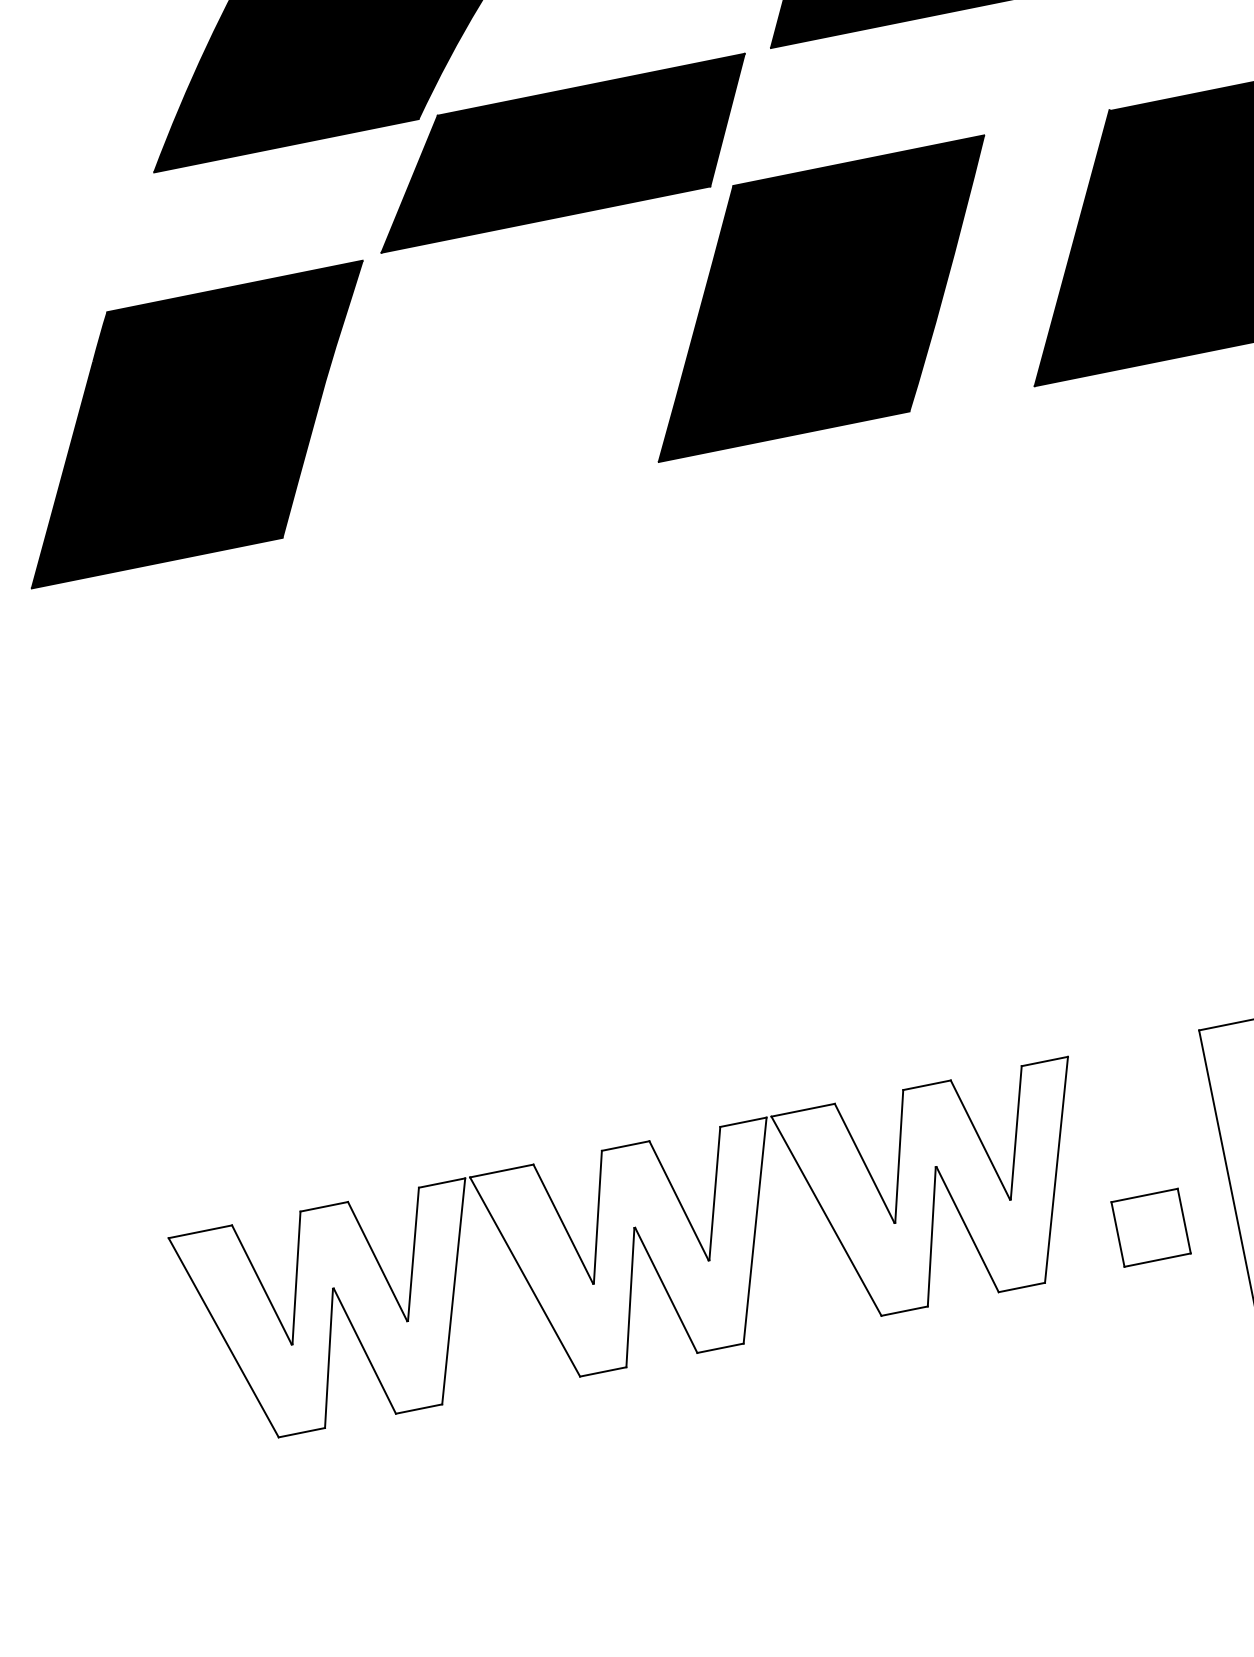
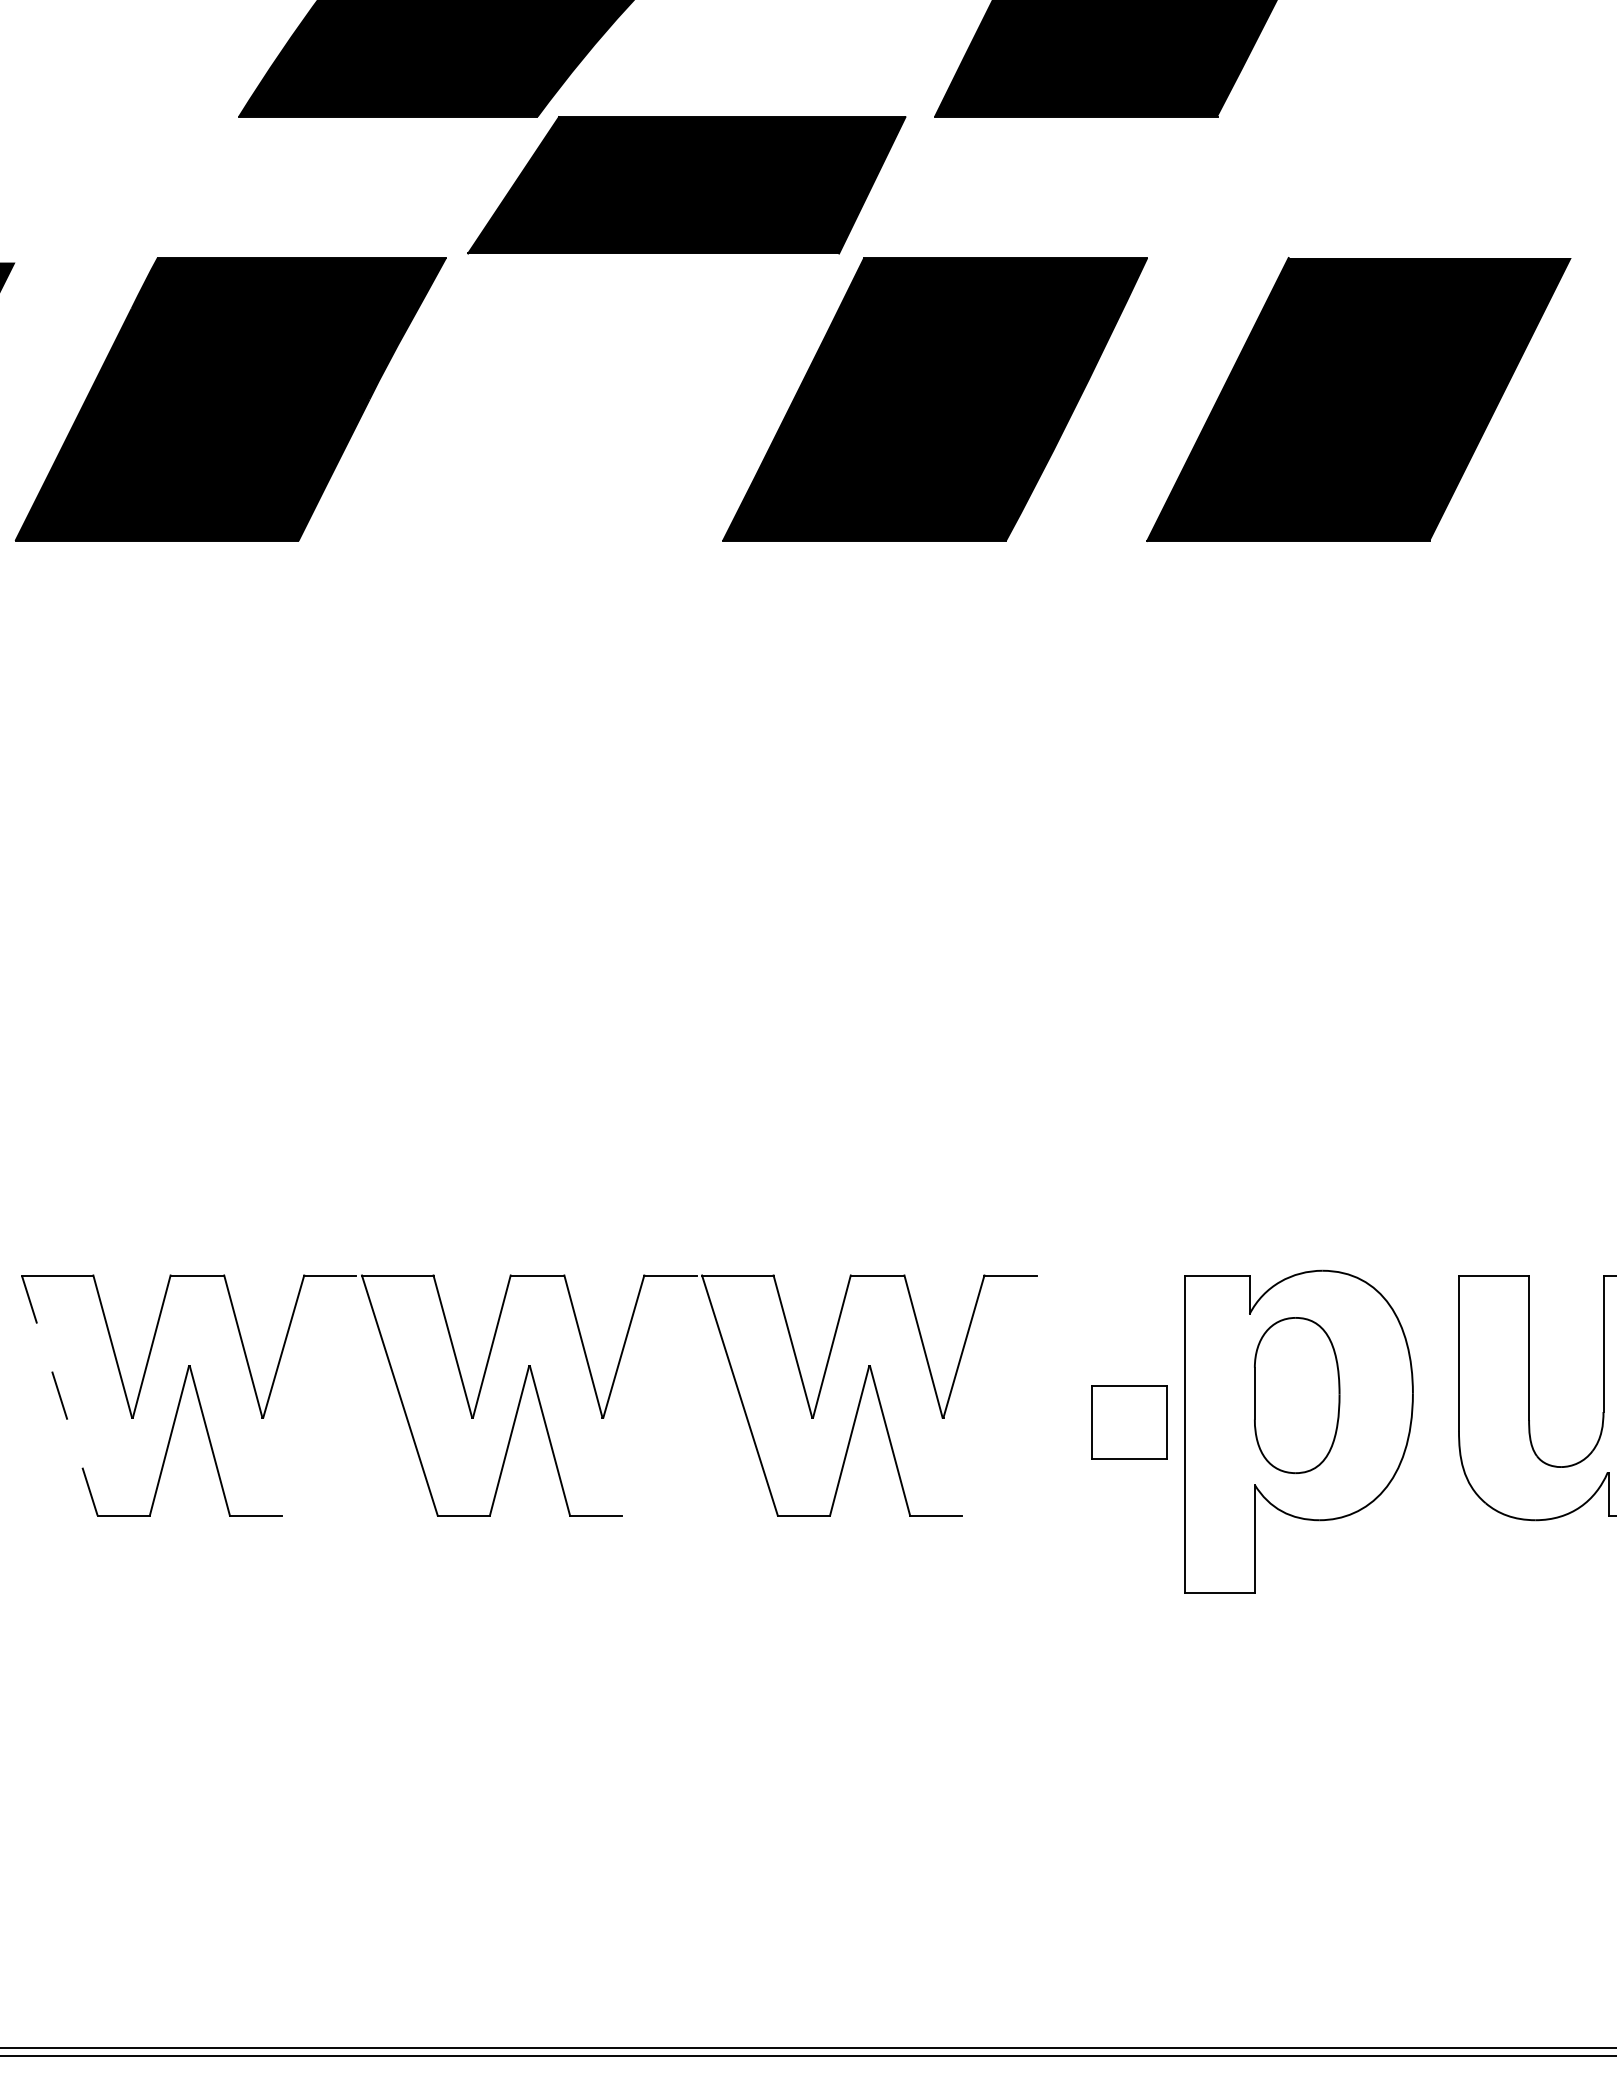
line: (1056, 1169) -> (999, 1395), removed
part: (1151, 1228) -> (1129, 1422), moved
line: (755, 1230) -> (659, 1395), removed
line: (453, 1291) -> (319, 1395), removed
line: (223, 1337) -> (59, 1395), solid -> dashed

